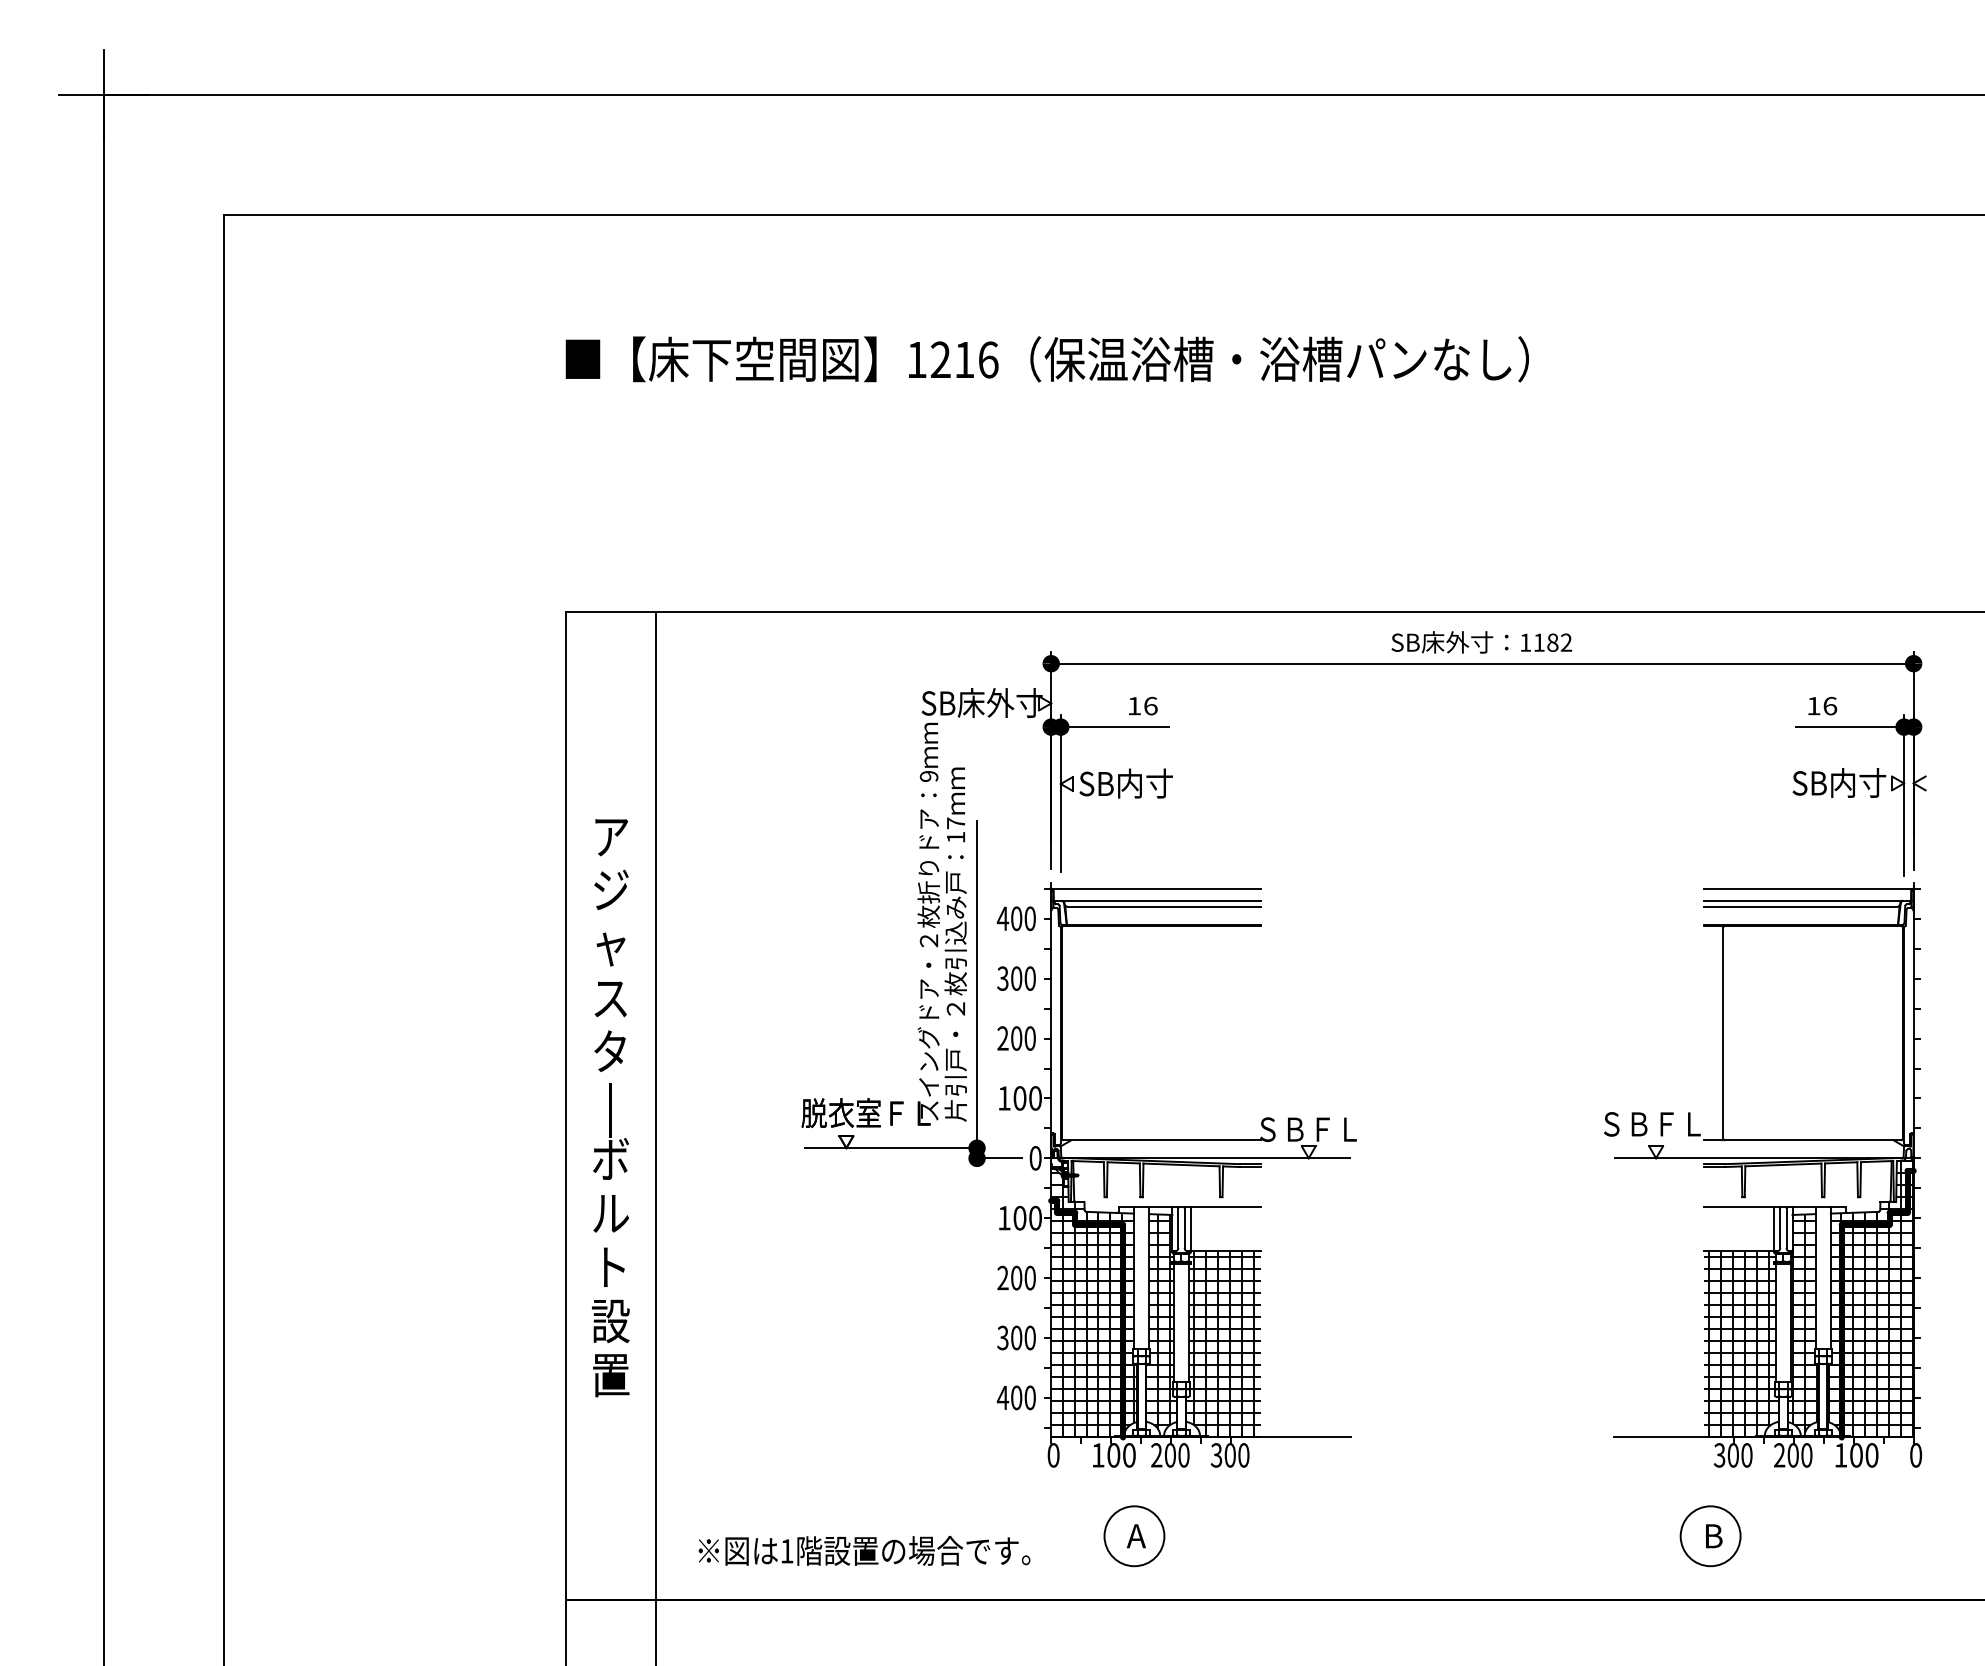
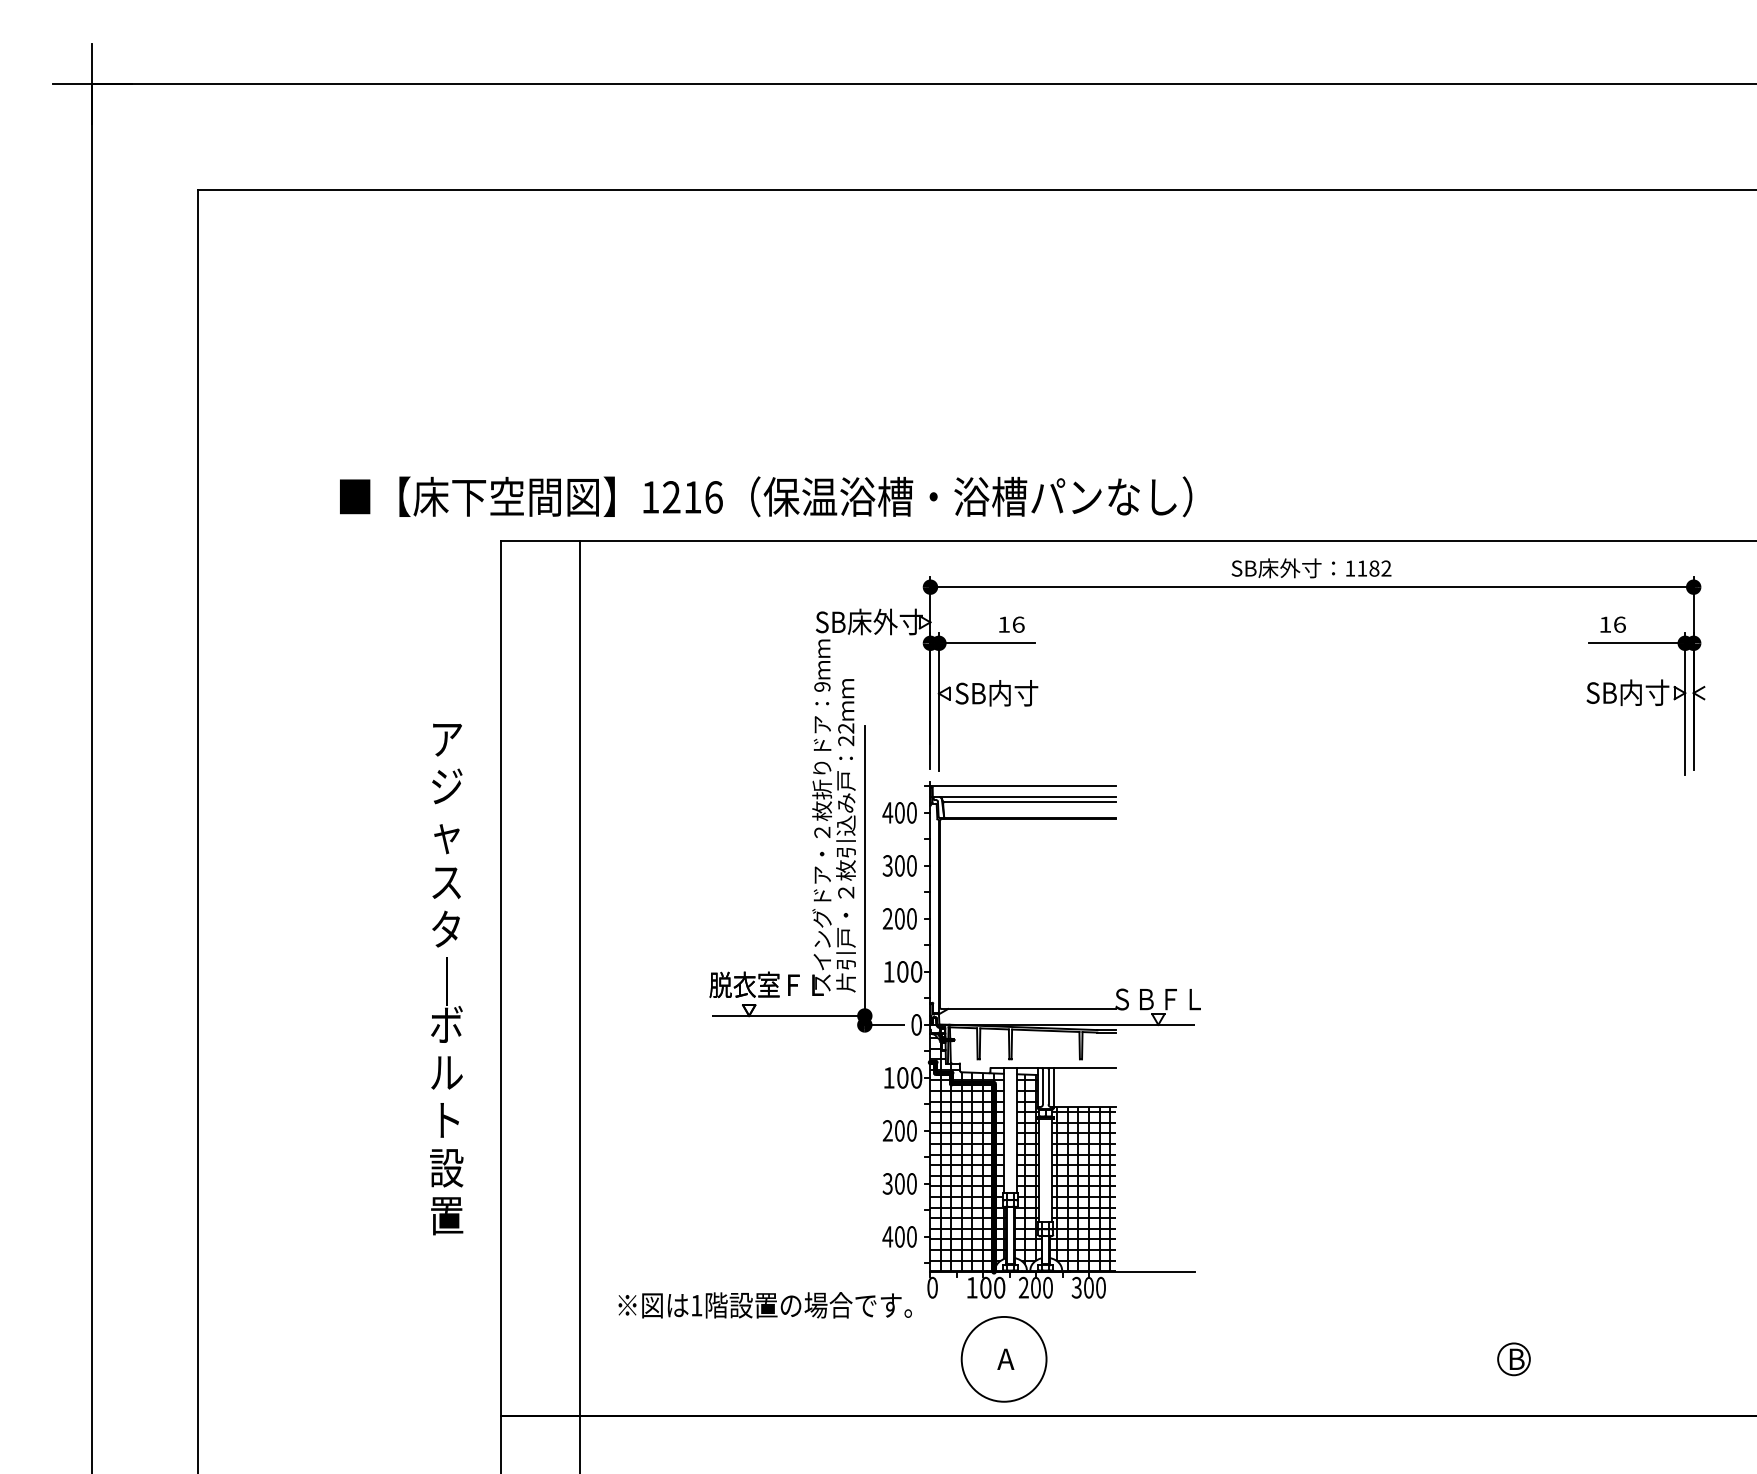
text: (1047, 358) -> (766, 496), moved
text: (956, 830) -> (846, 734), 17 -> 22
text: (610, 1108) -> (446, 979), moved
part: (1763, 1166) -> (1560, 1032), removed
circle: (1133, 1535) -> (1003, 1358), size x1.6
circle: (1710, 1535) -> (1513, 1358), size x0.6
text: (863, 1551) -> (764, 1305), moved

